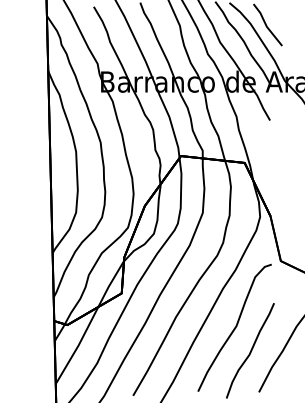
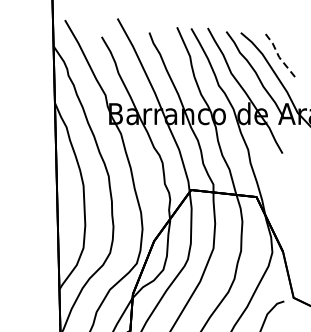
line: (266, 25) -> (278, 56), solid -> dashed

